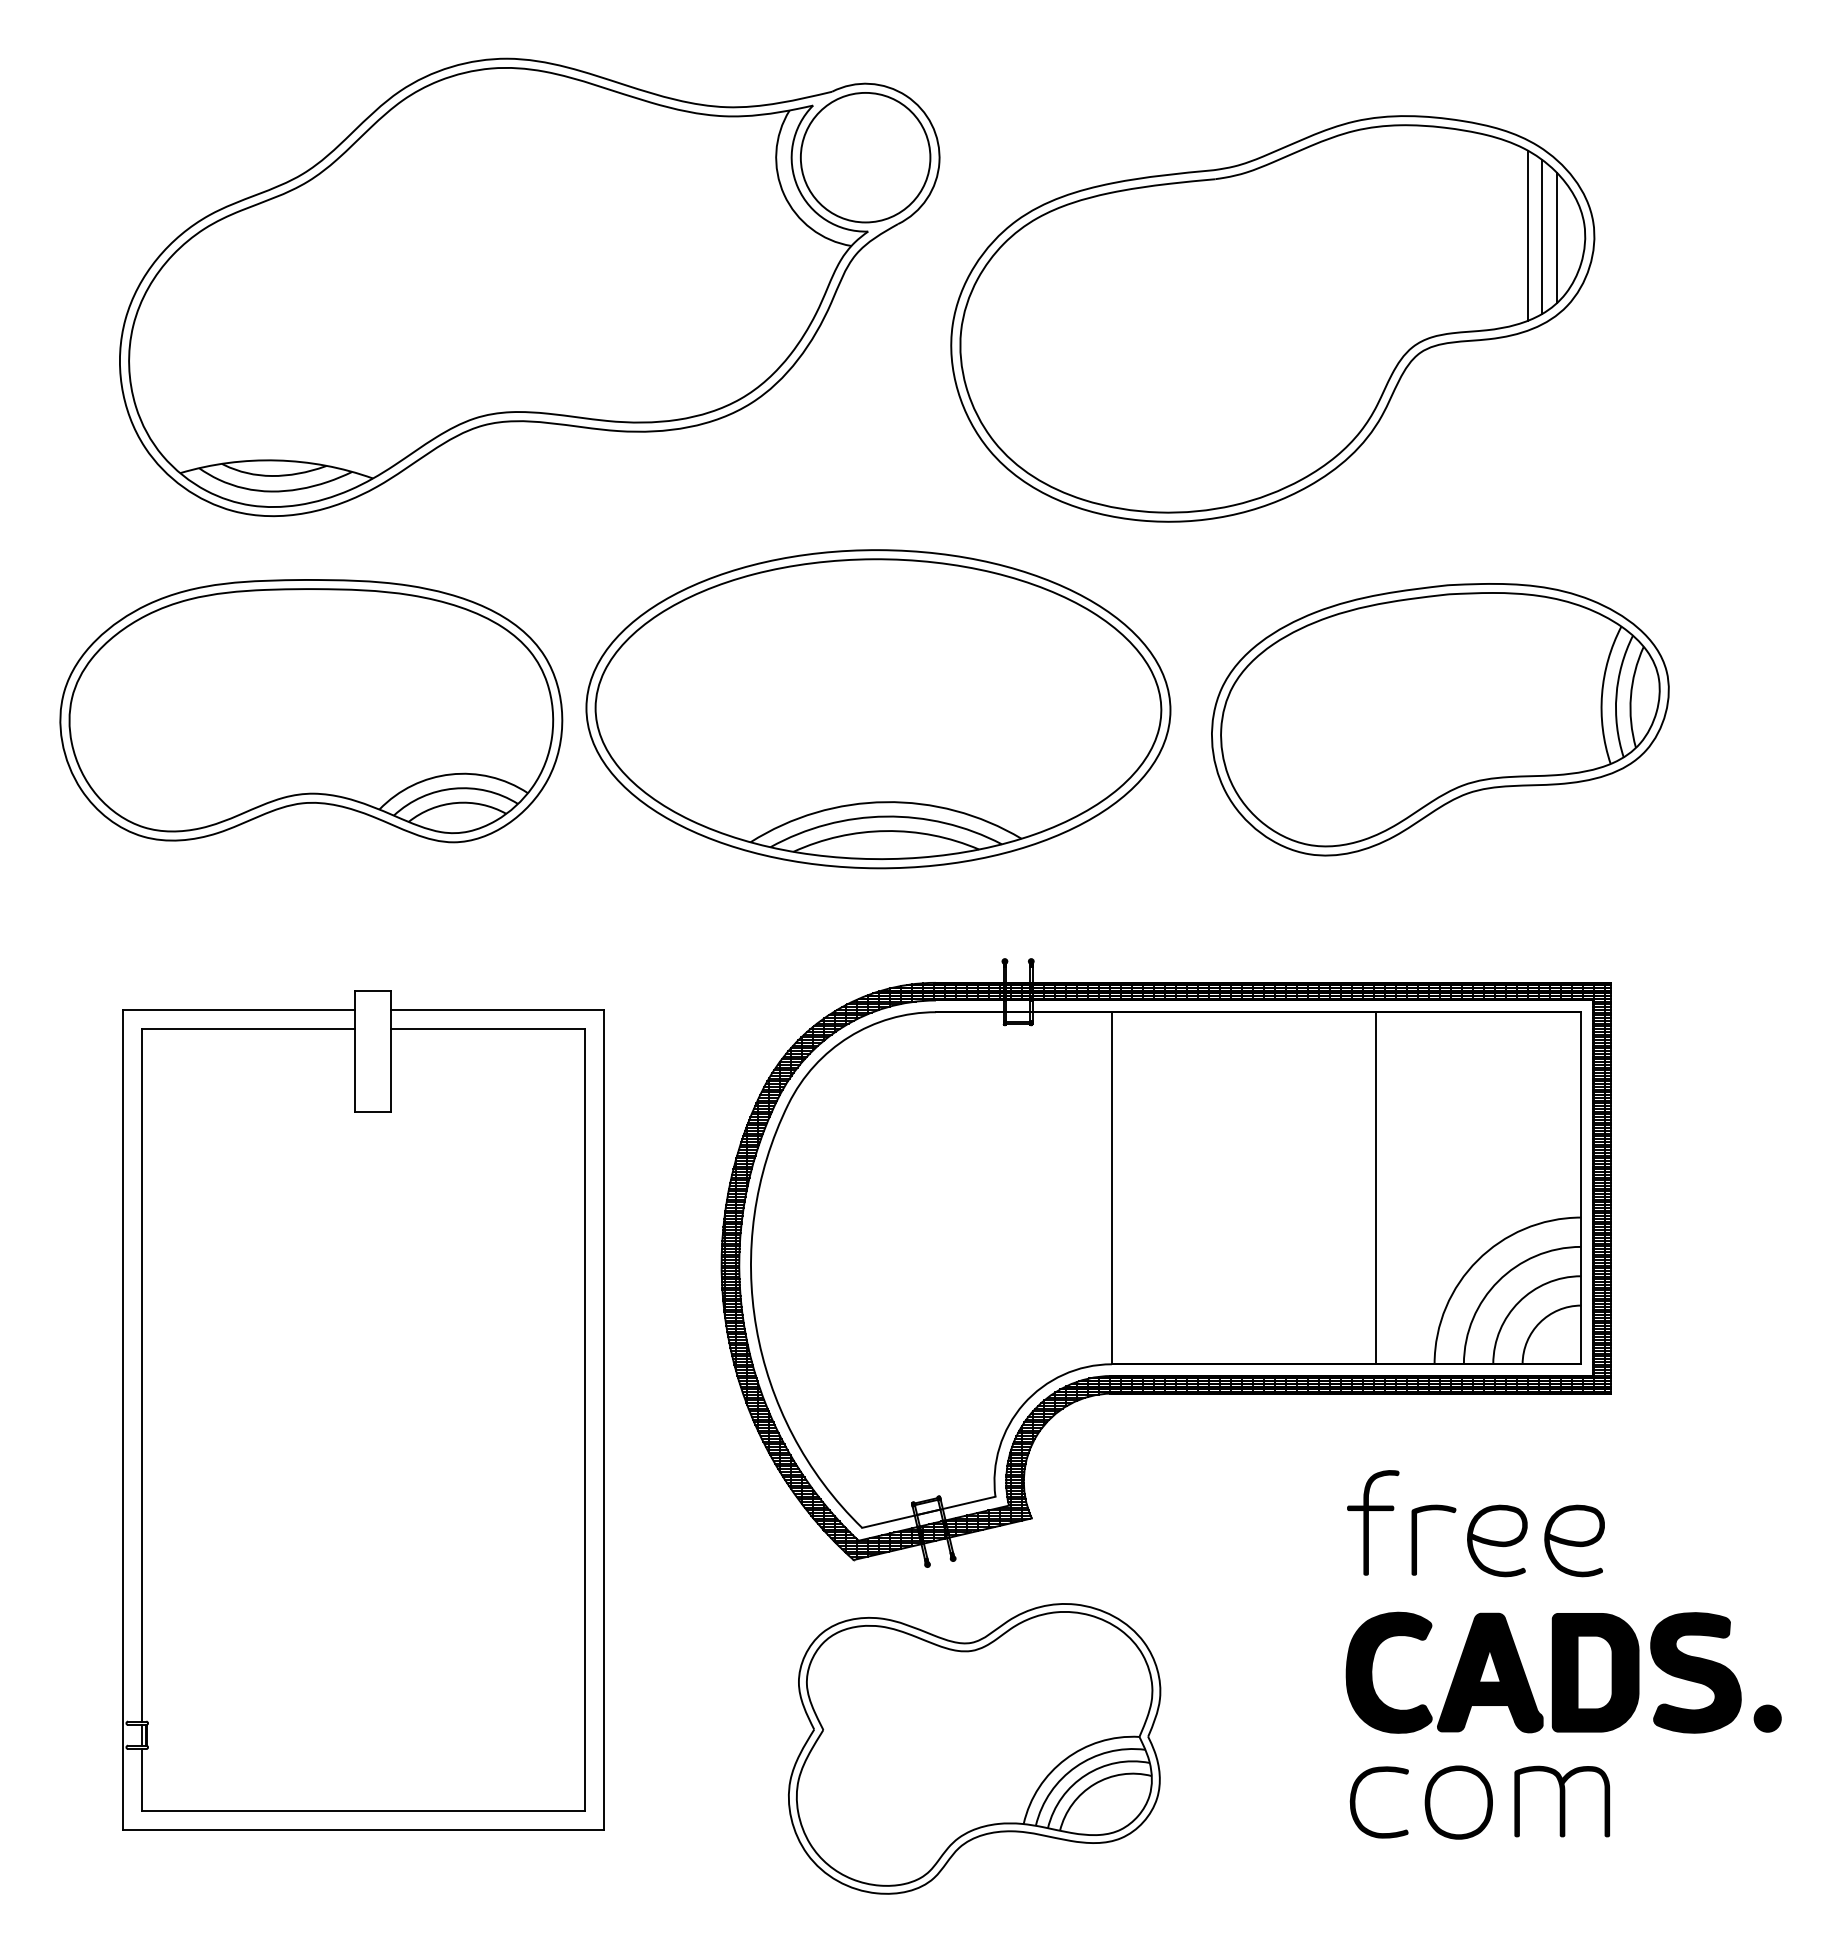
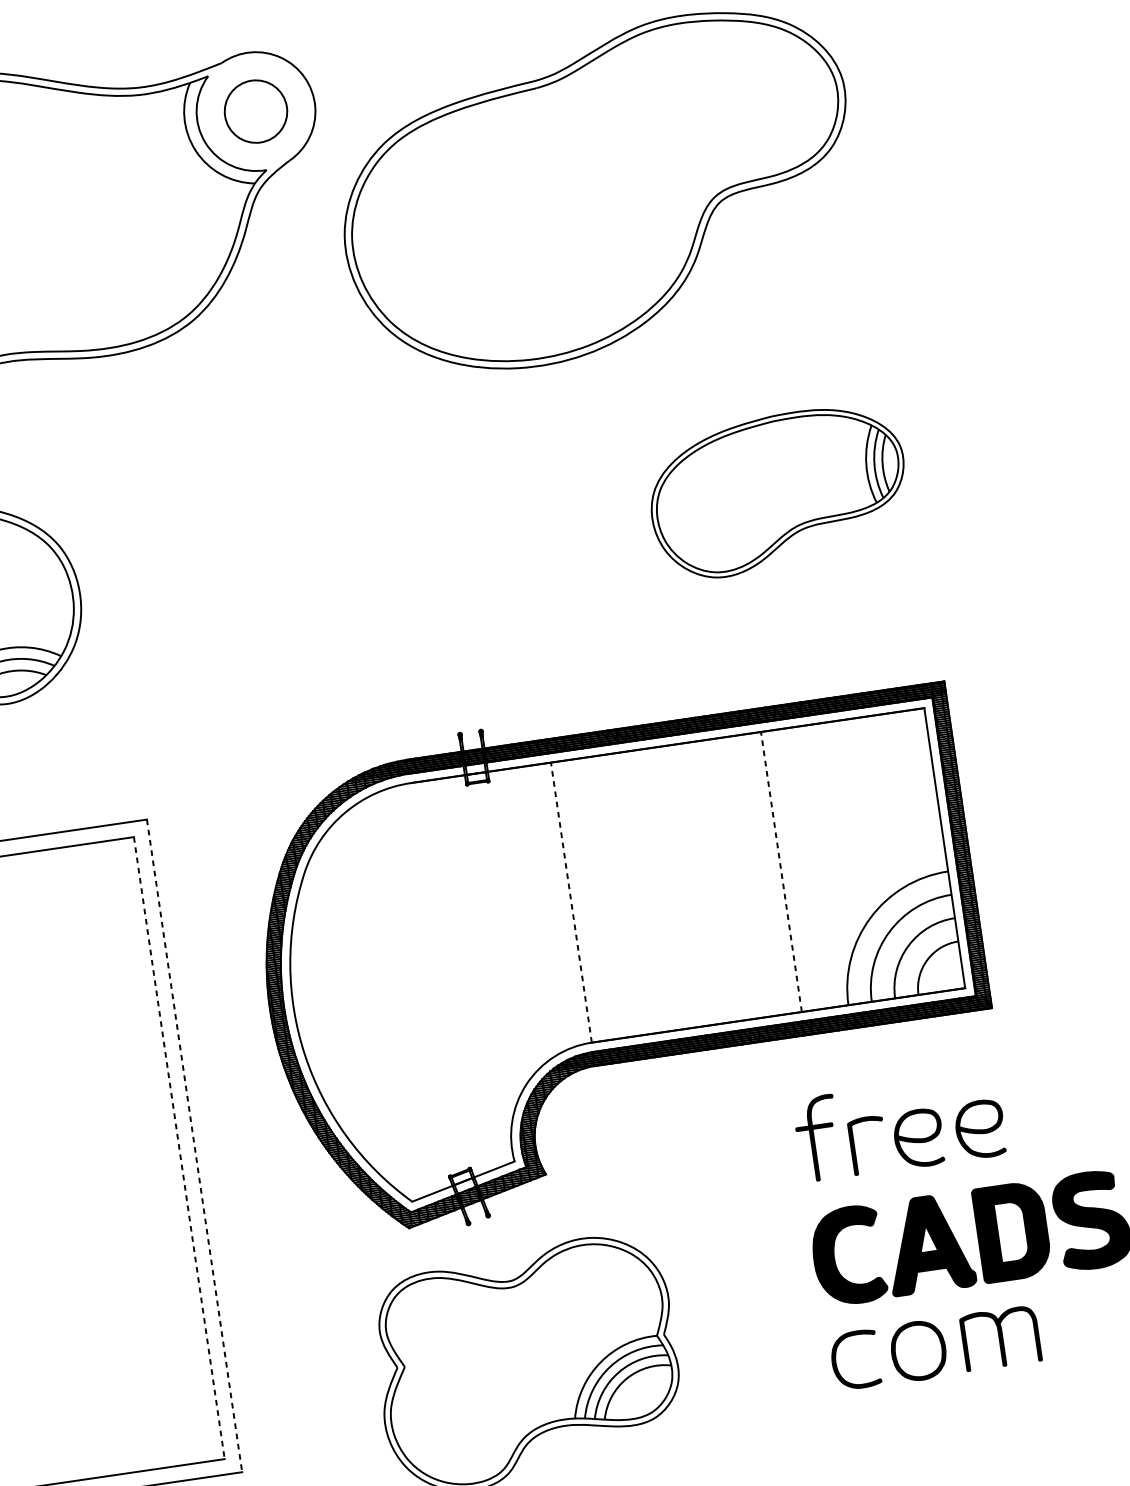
circle: (865, 157) -> (255, 111), size x0.6
line: (1527, 235) -> (791, 96), removed
line: (1542, 236) -> (803, 95), removed
line: (1556, 237) -> (814, 94), removed
part: (878, 709) -> (330, 548), removed
part: (1440, 719) -> (778, 491), size x0.7
line: (1111, 1187) -> (571, 902), solid -> dashed
line: (1375, 1187) -> (781, 871), solid -> dashed
line: (585, 1420) -> (179, 1148), solid -> dashed
line: (604, 1420) -> (194, 1146), solid -> dashed

